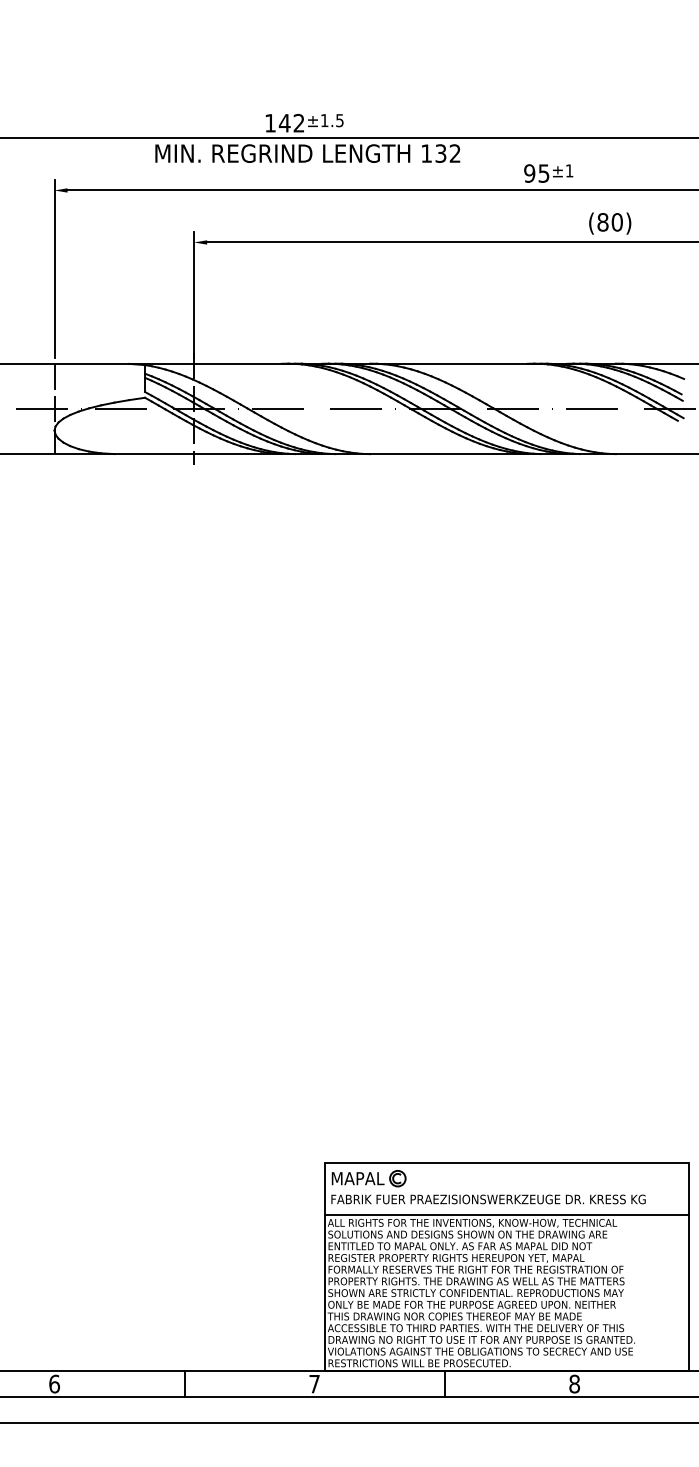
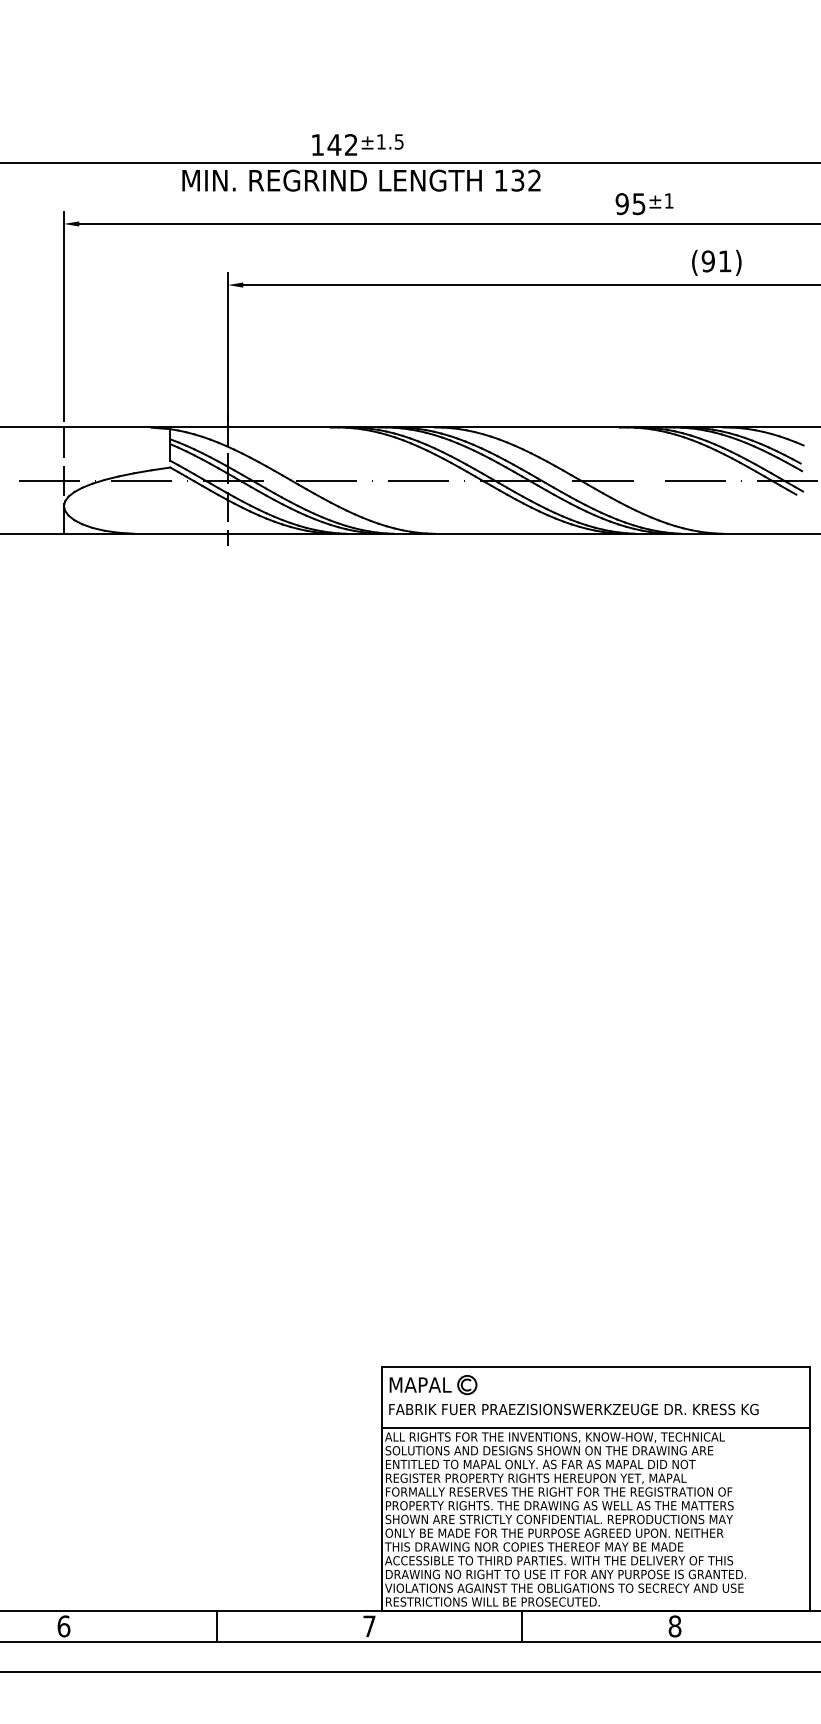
text: (609, 222) -> (716, 261), (80) -> (91)

